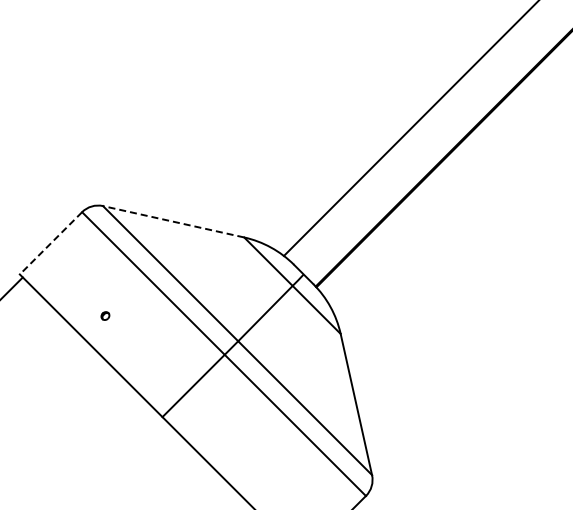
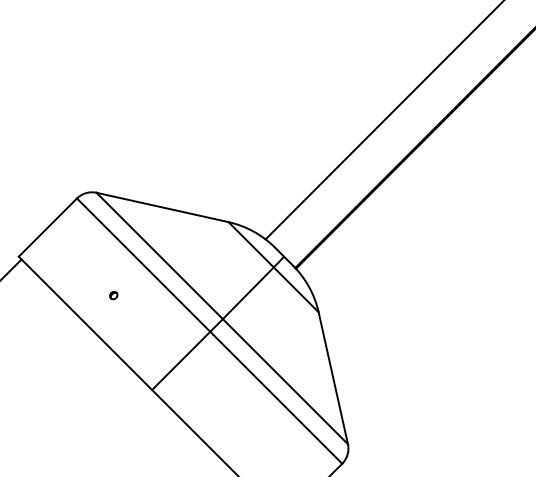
line: (173, 221) -> (162, 207), dashed -> solid
line: (50, 243) -> (47, 227), dashed -> solid
part: (105, 315) -> (113, 295), moved

